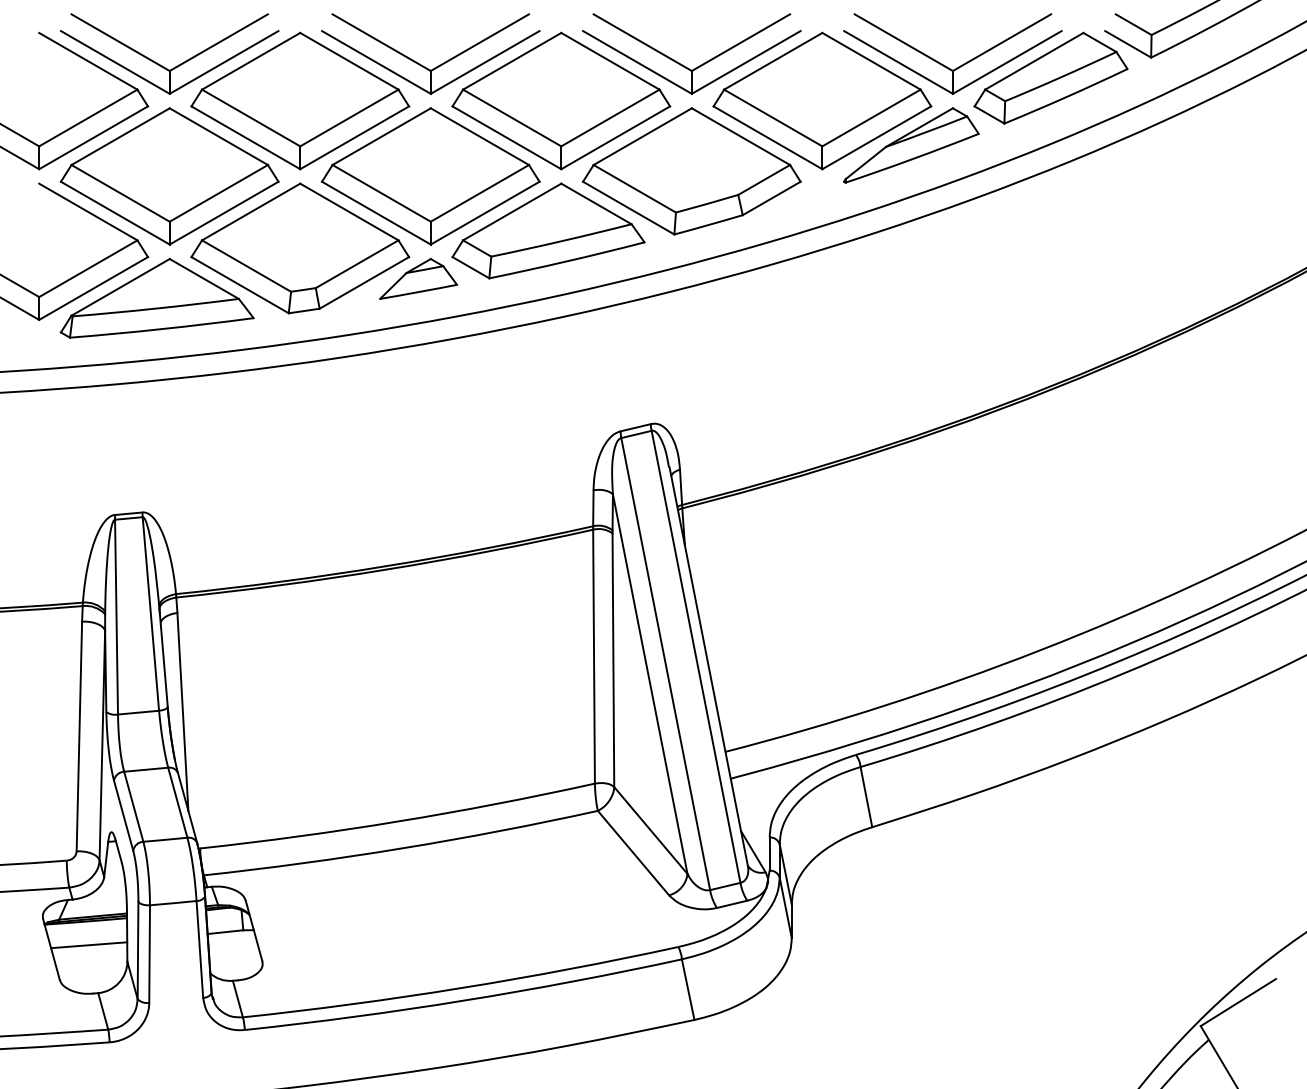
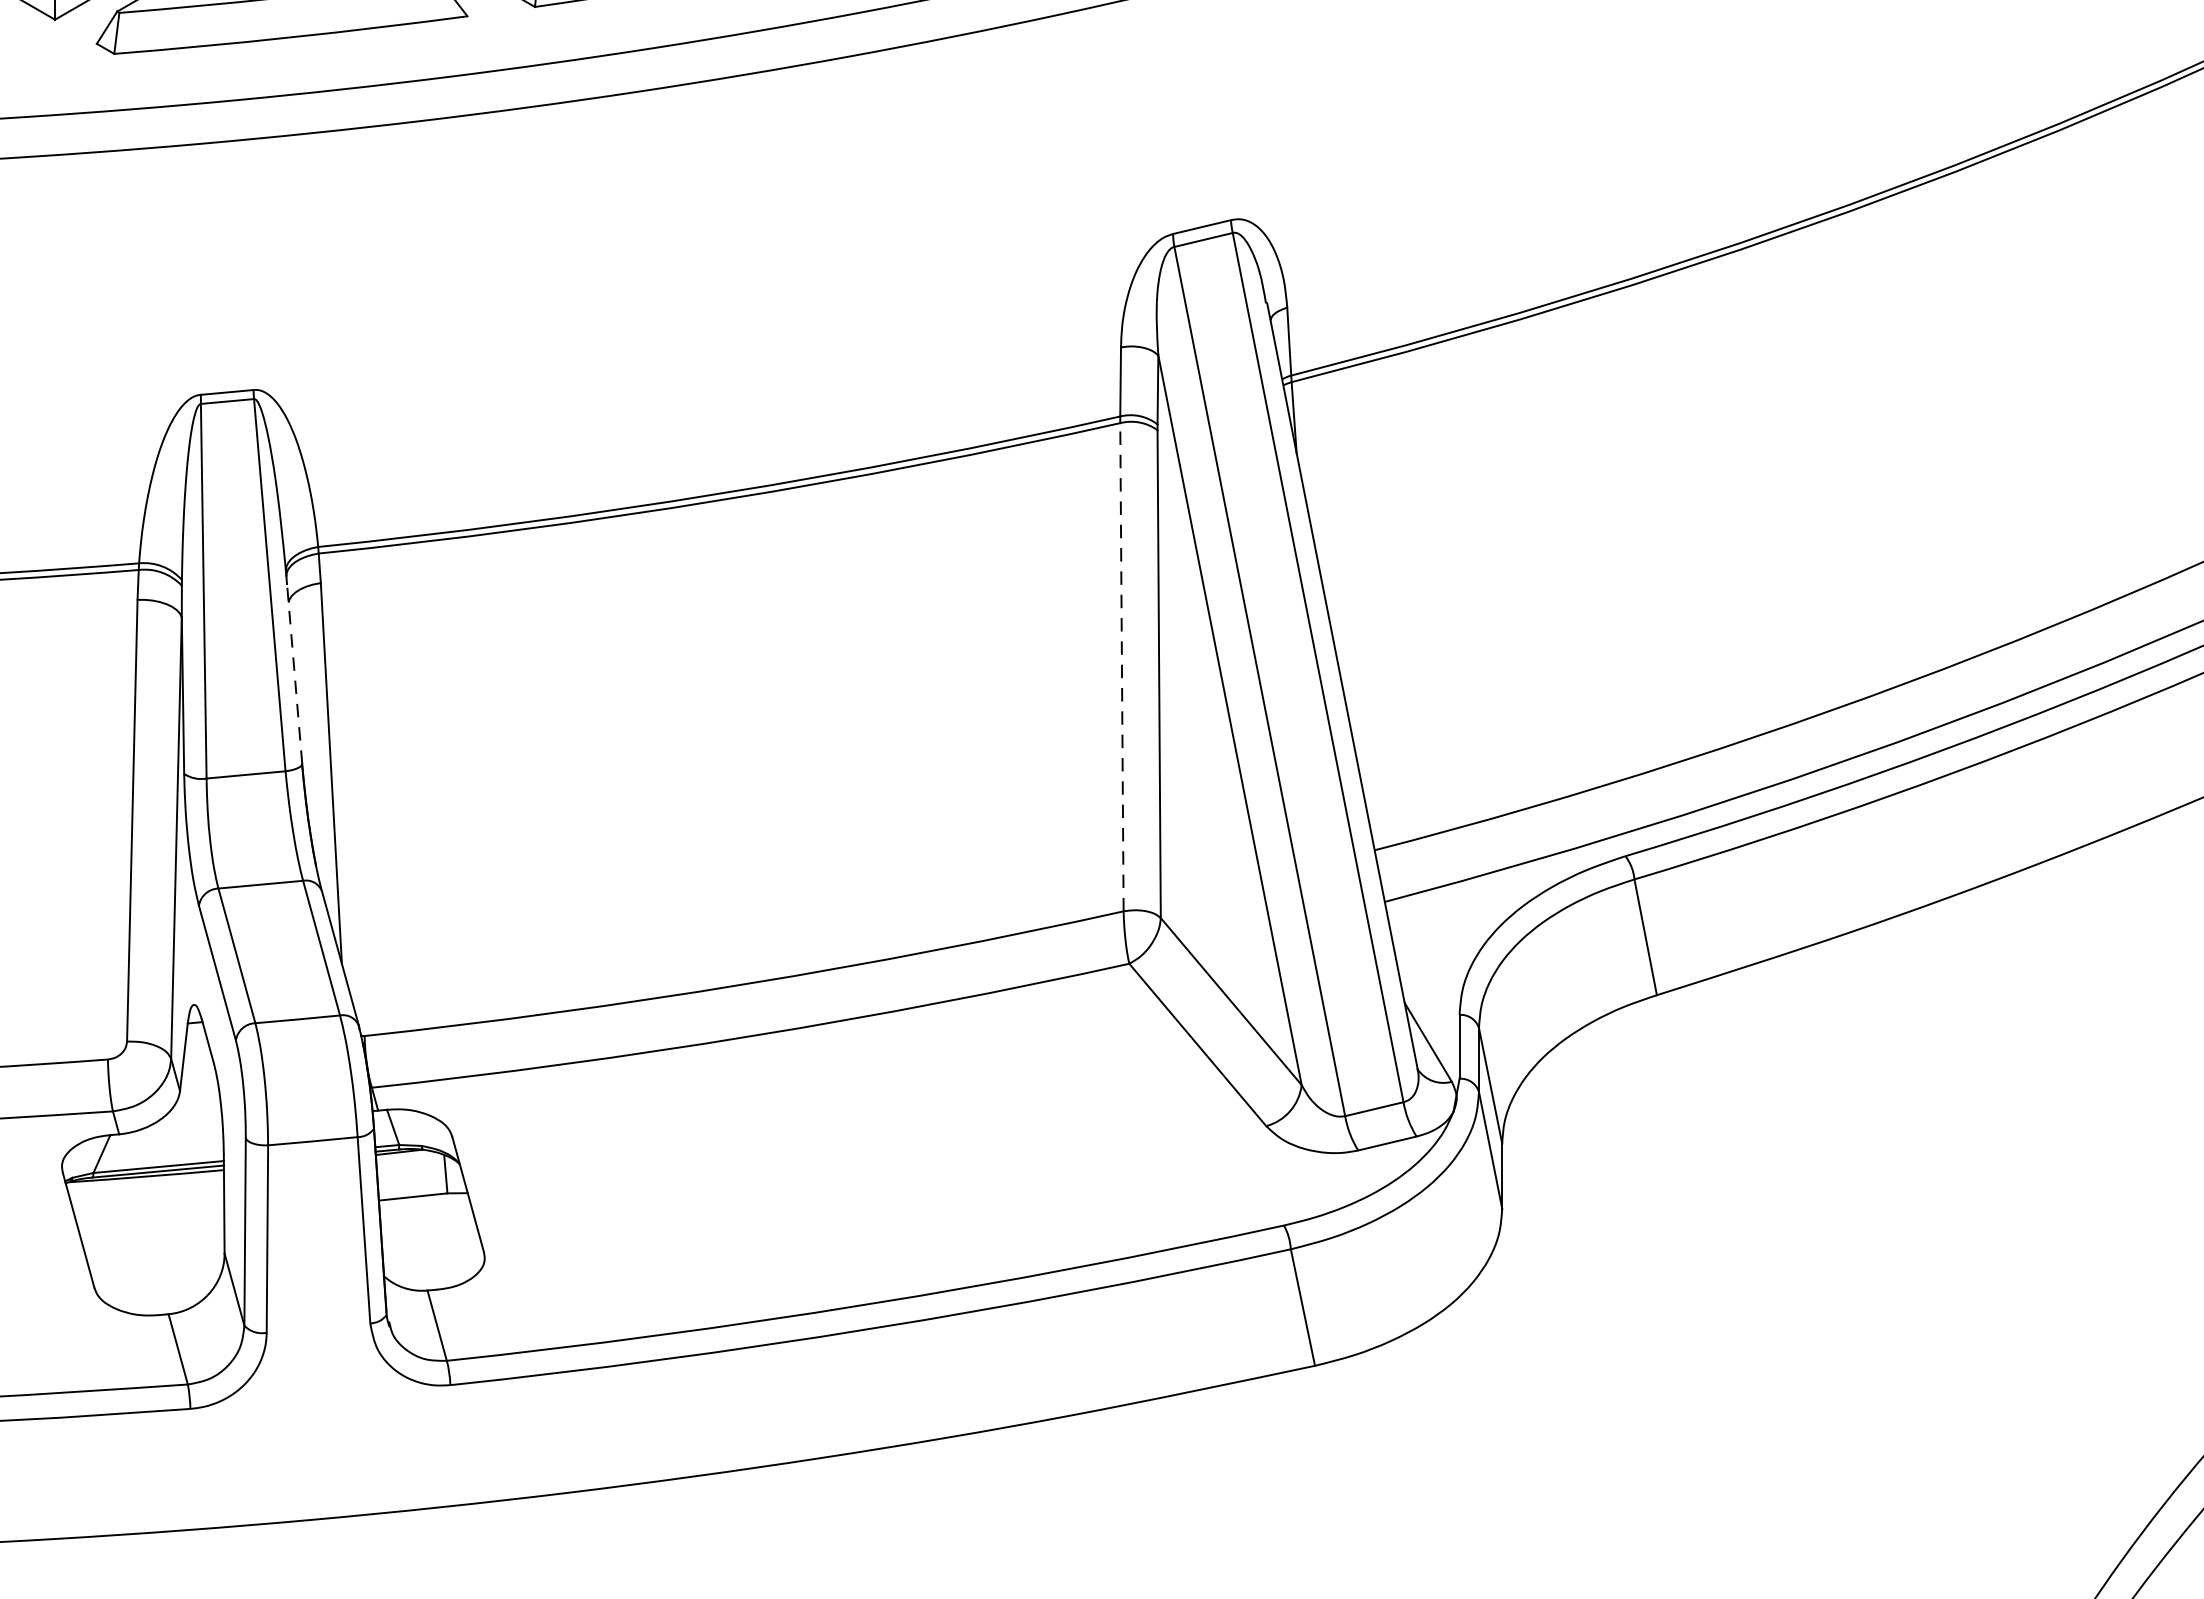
line: (594, 656) -> (1122, 666), solid -> dashed
line: (163, 658) -> (294, 670), solid -> dashed
line: (89, 945) -> (151, 1222), removed

